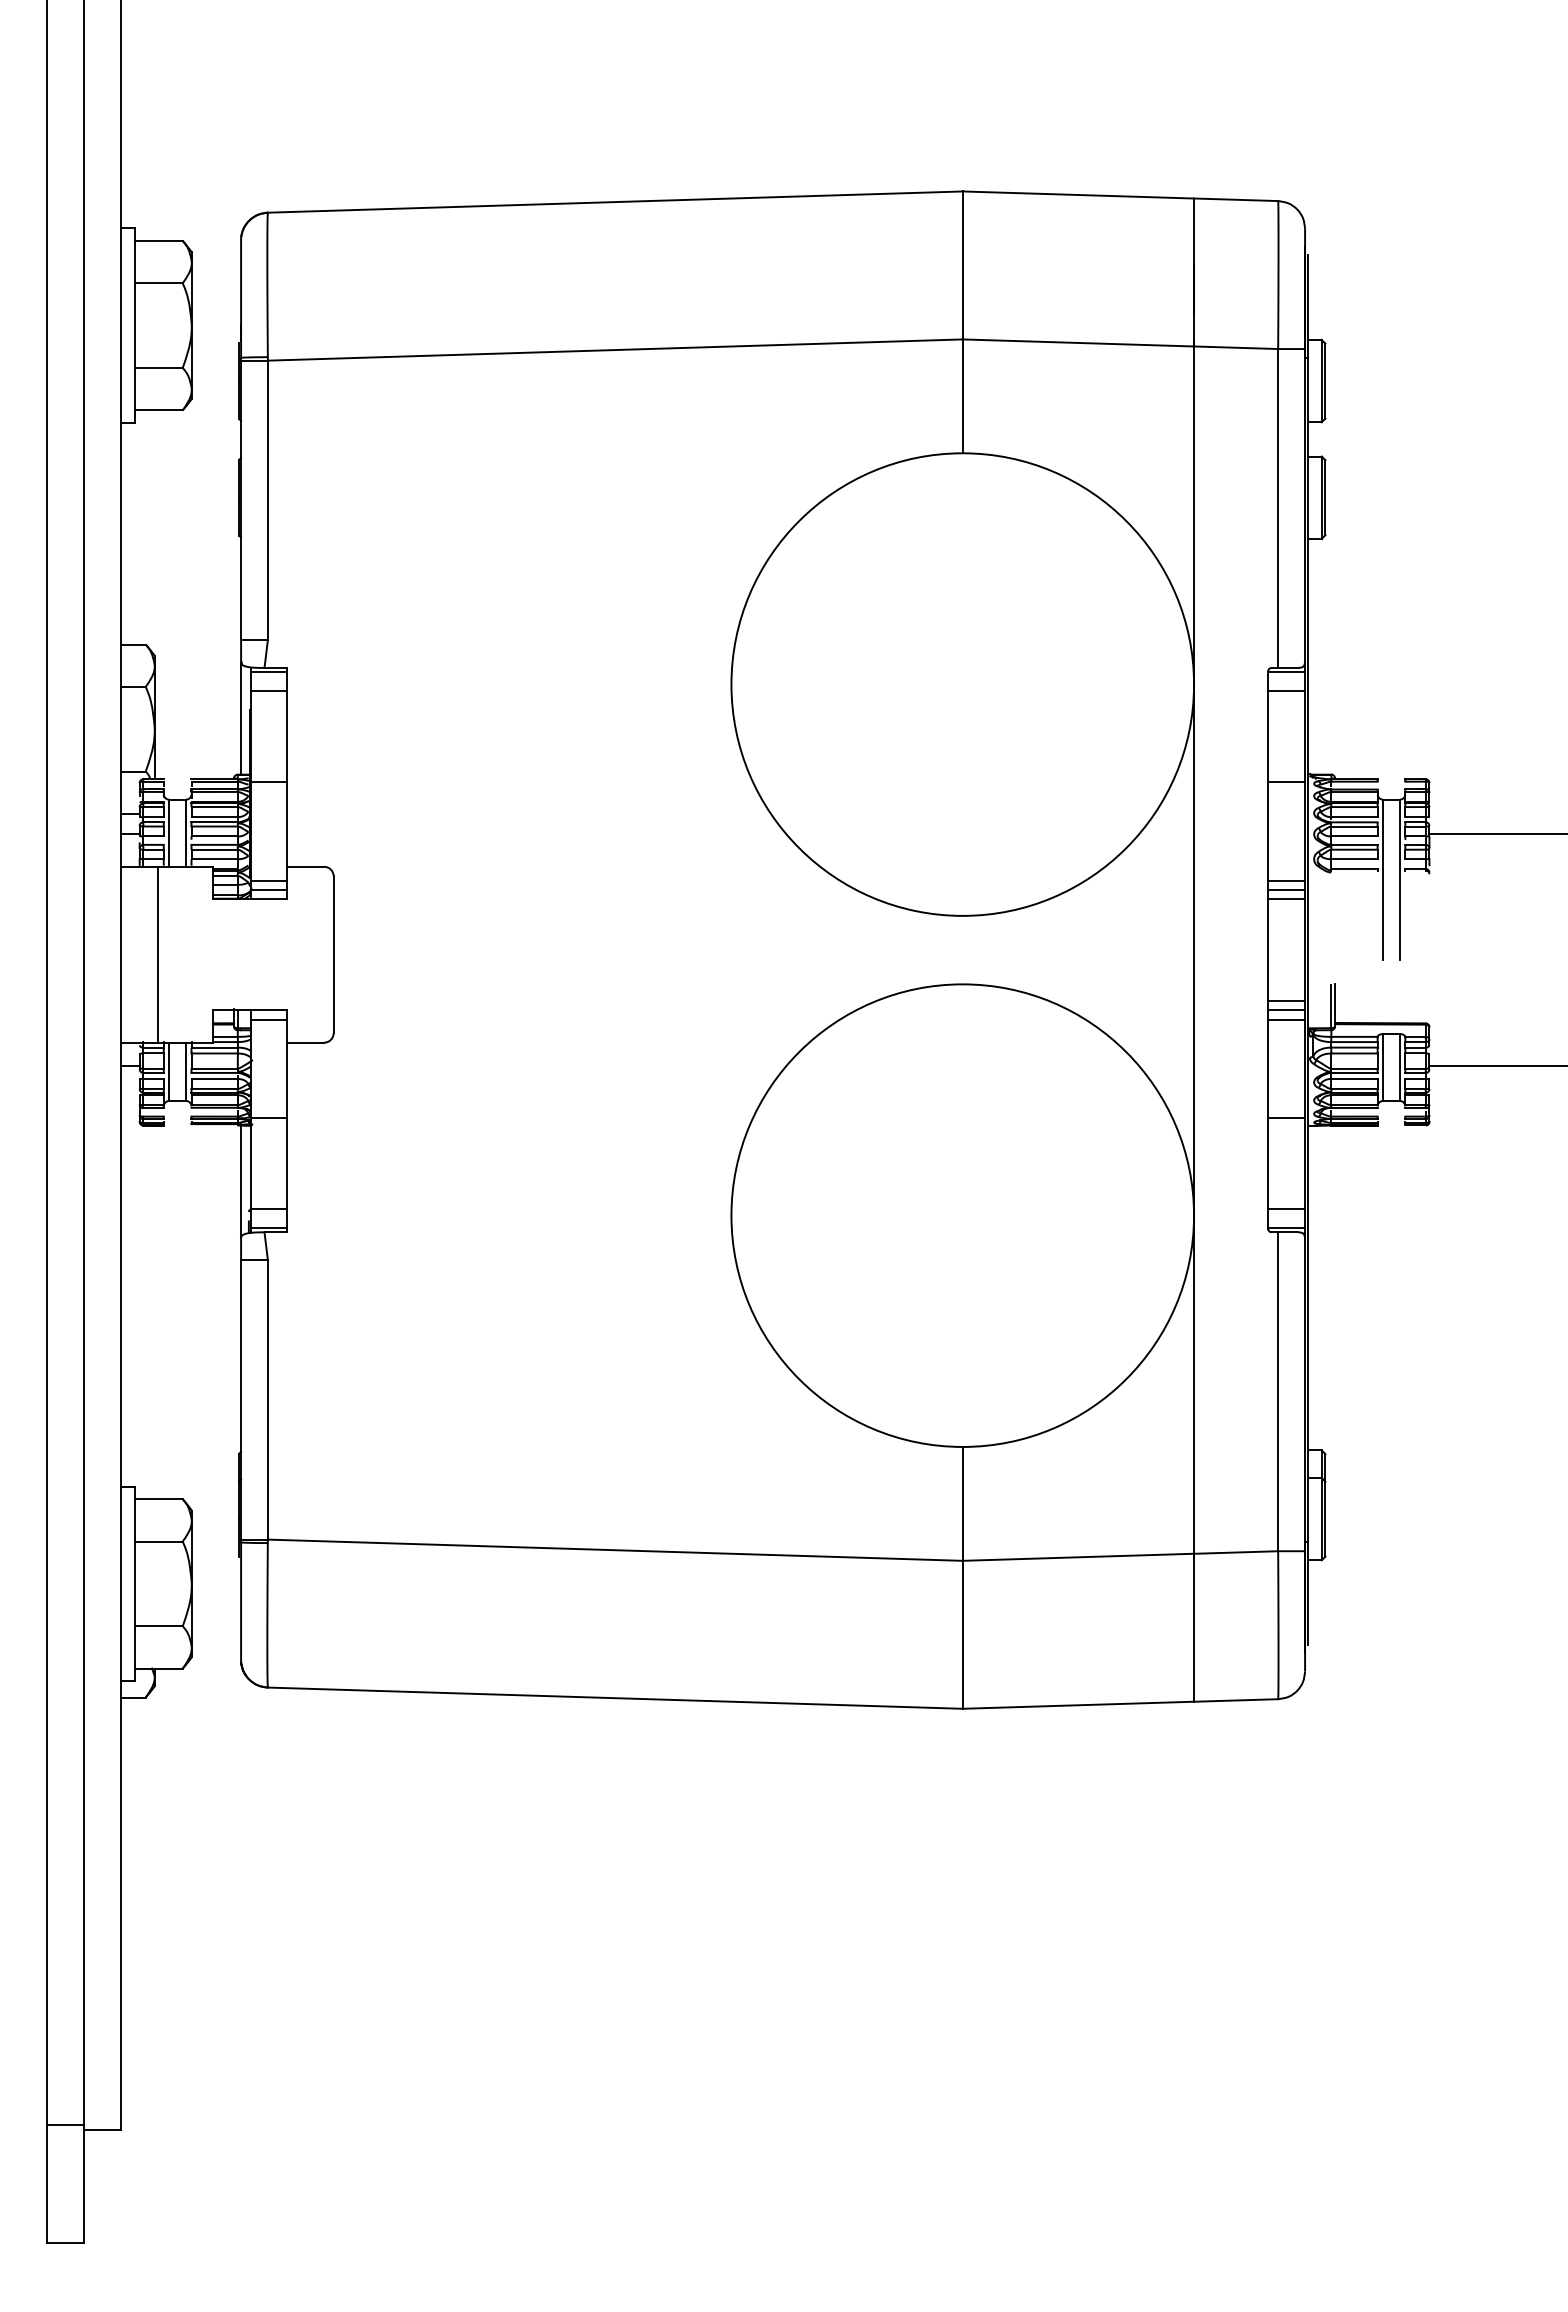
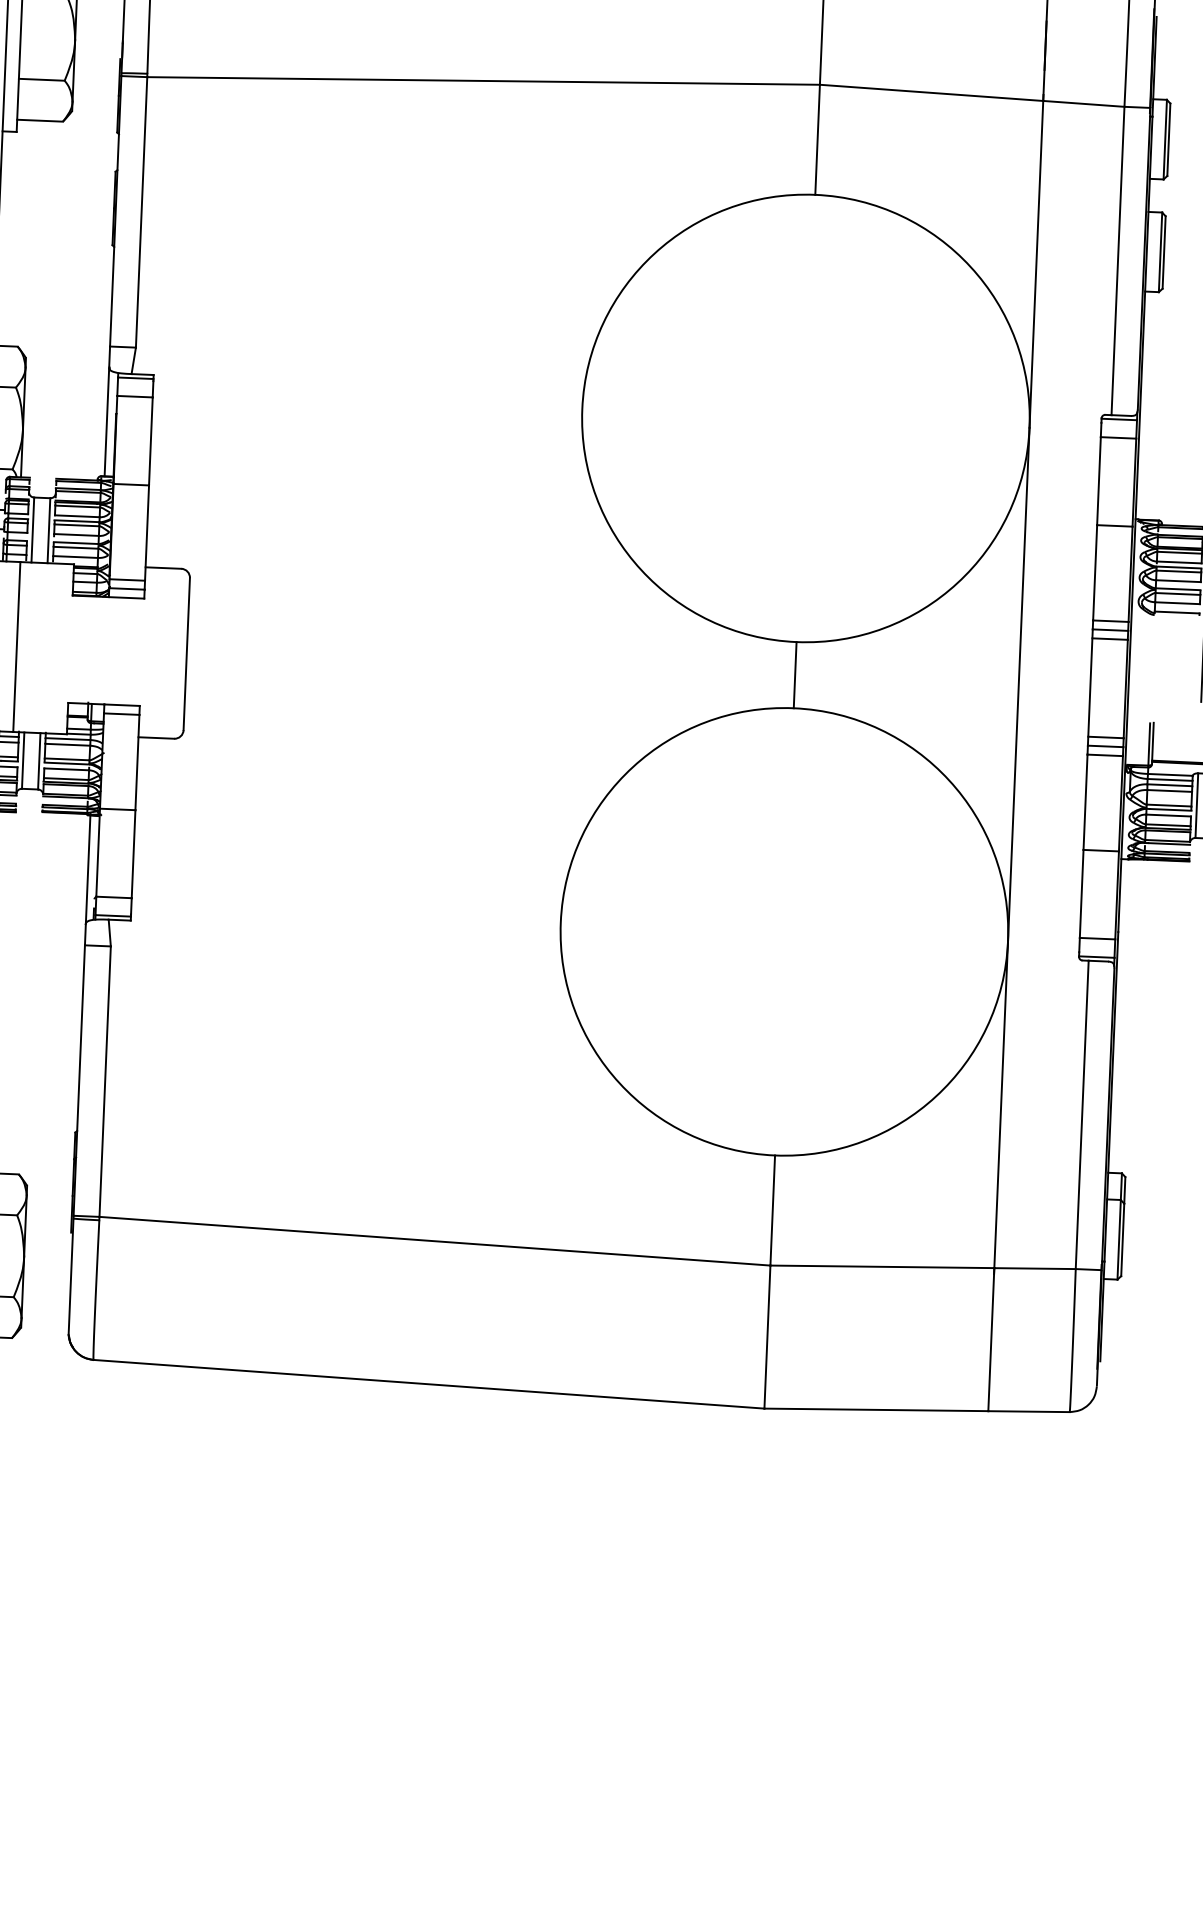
line: (962, 949) -> (794, 674), added

